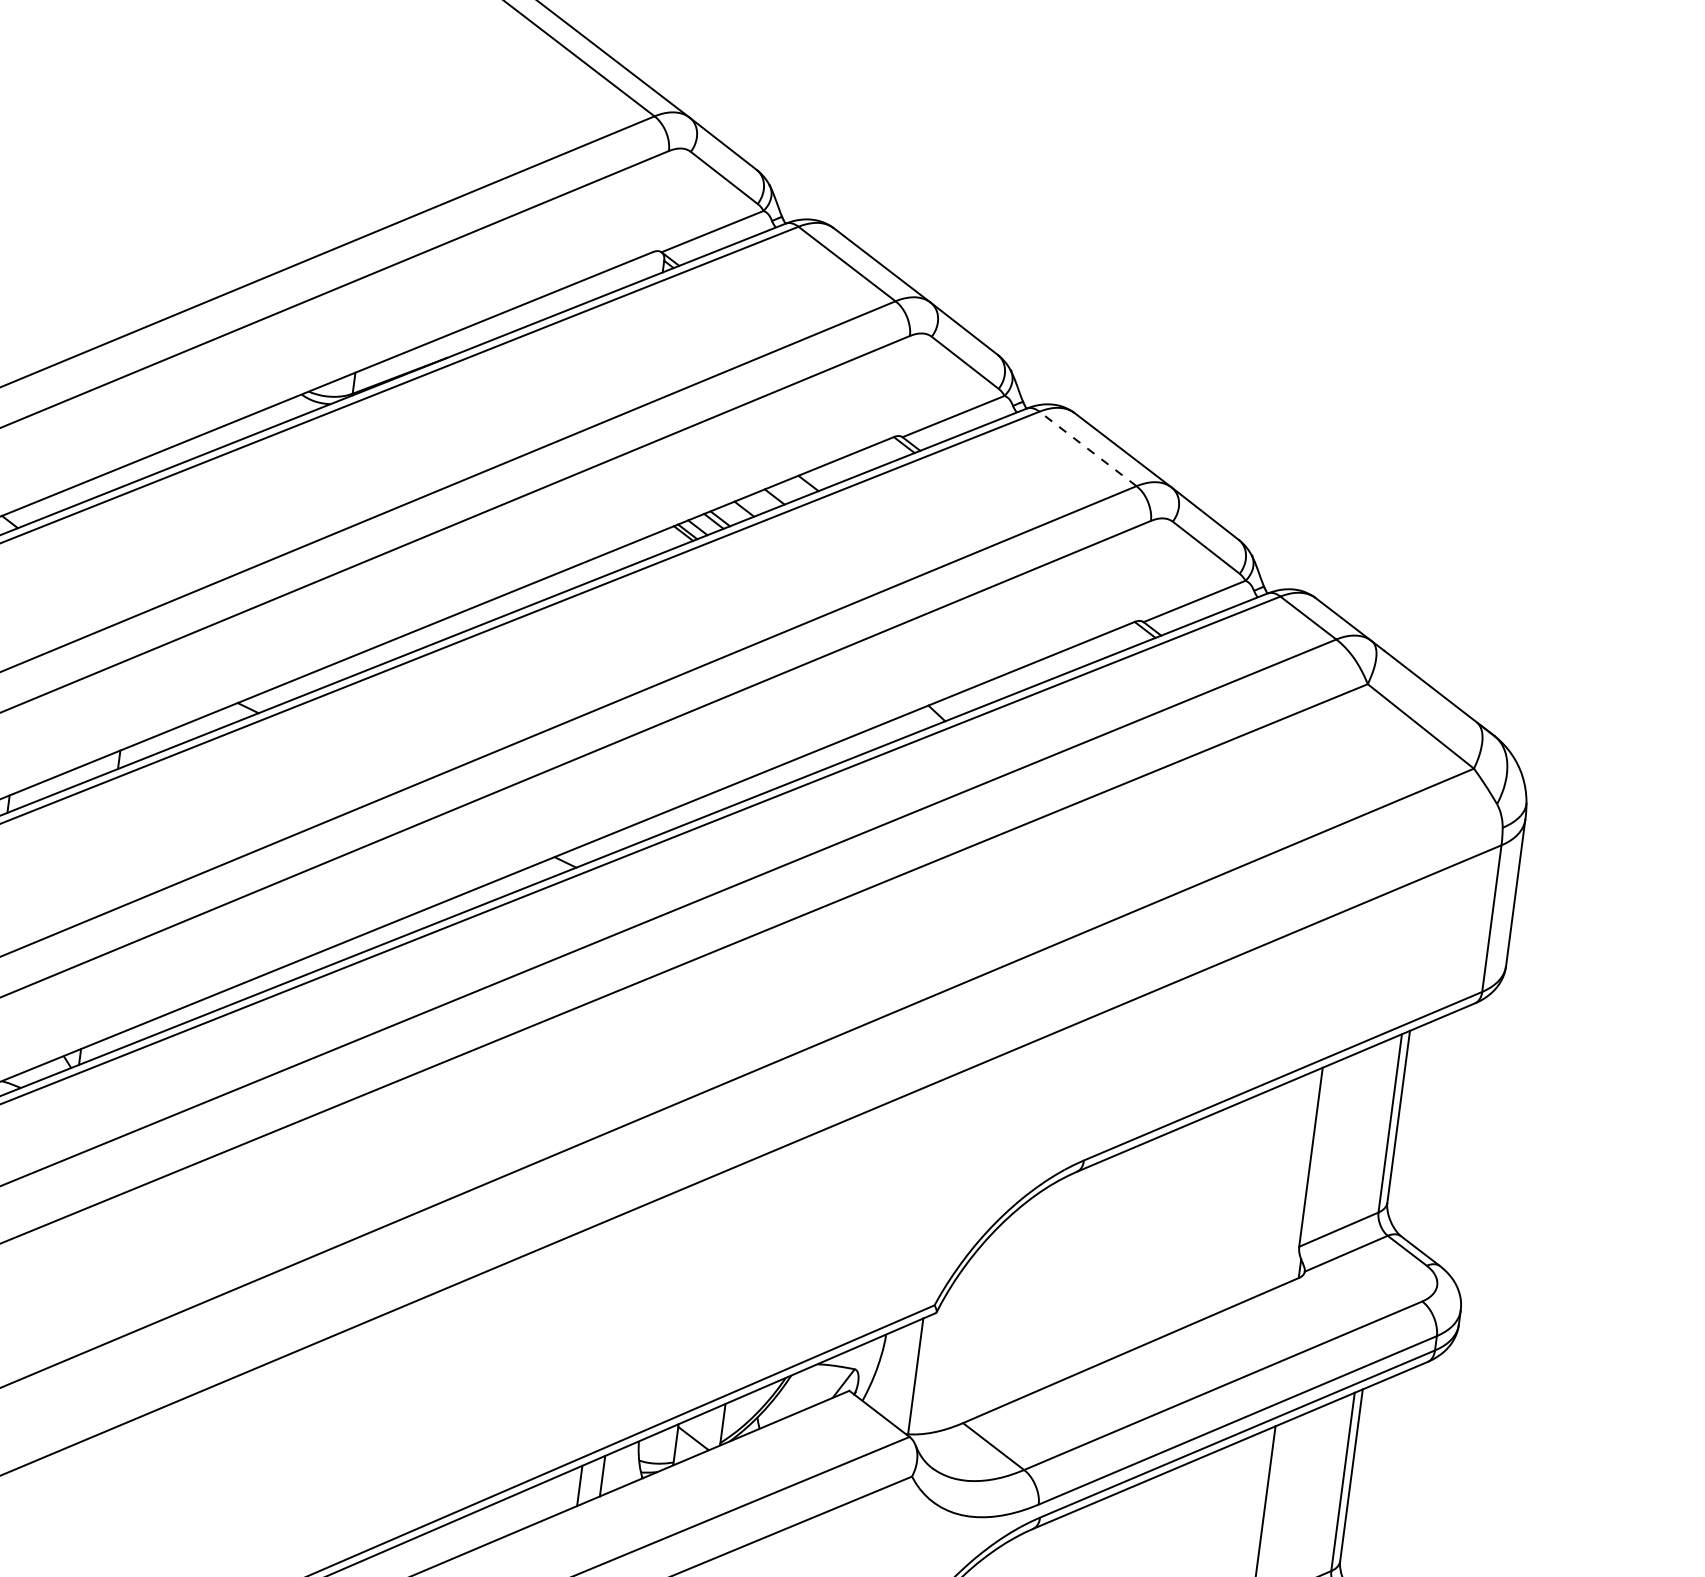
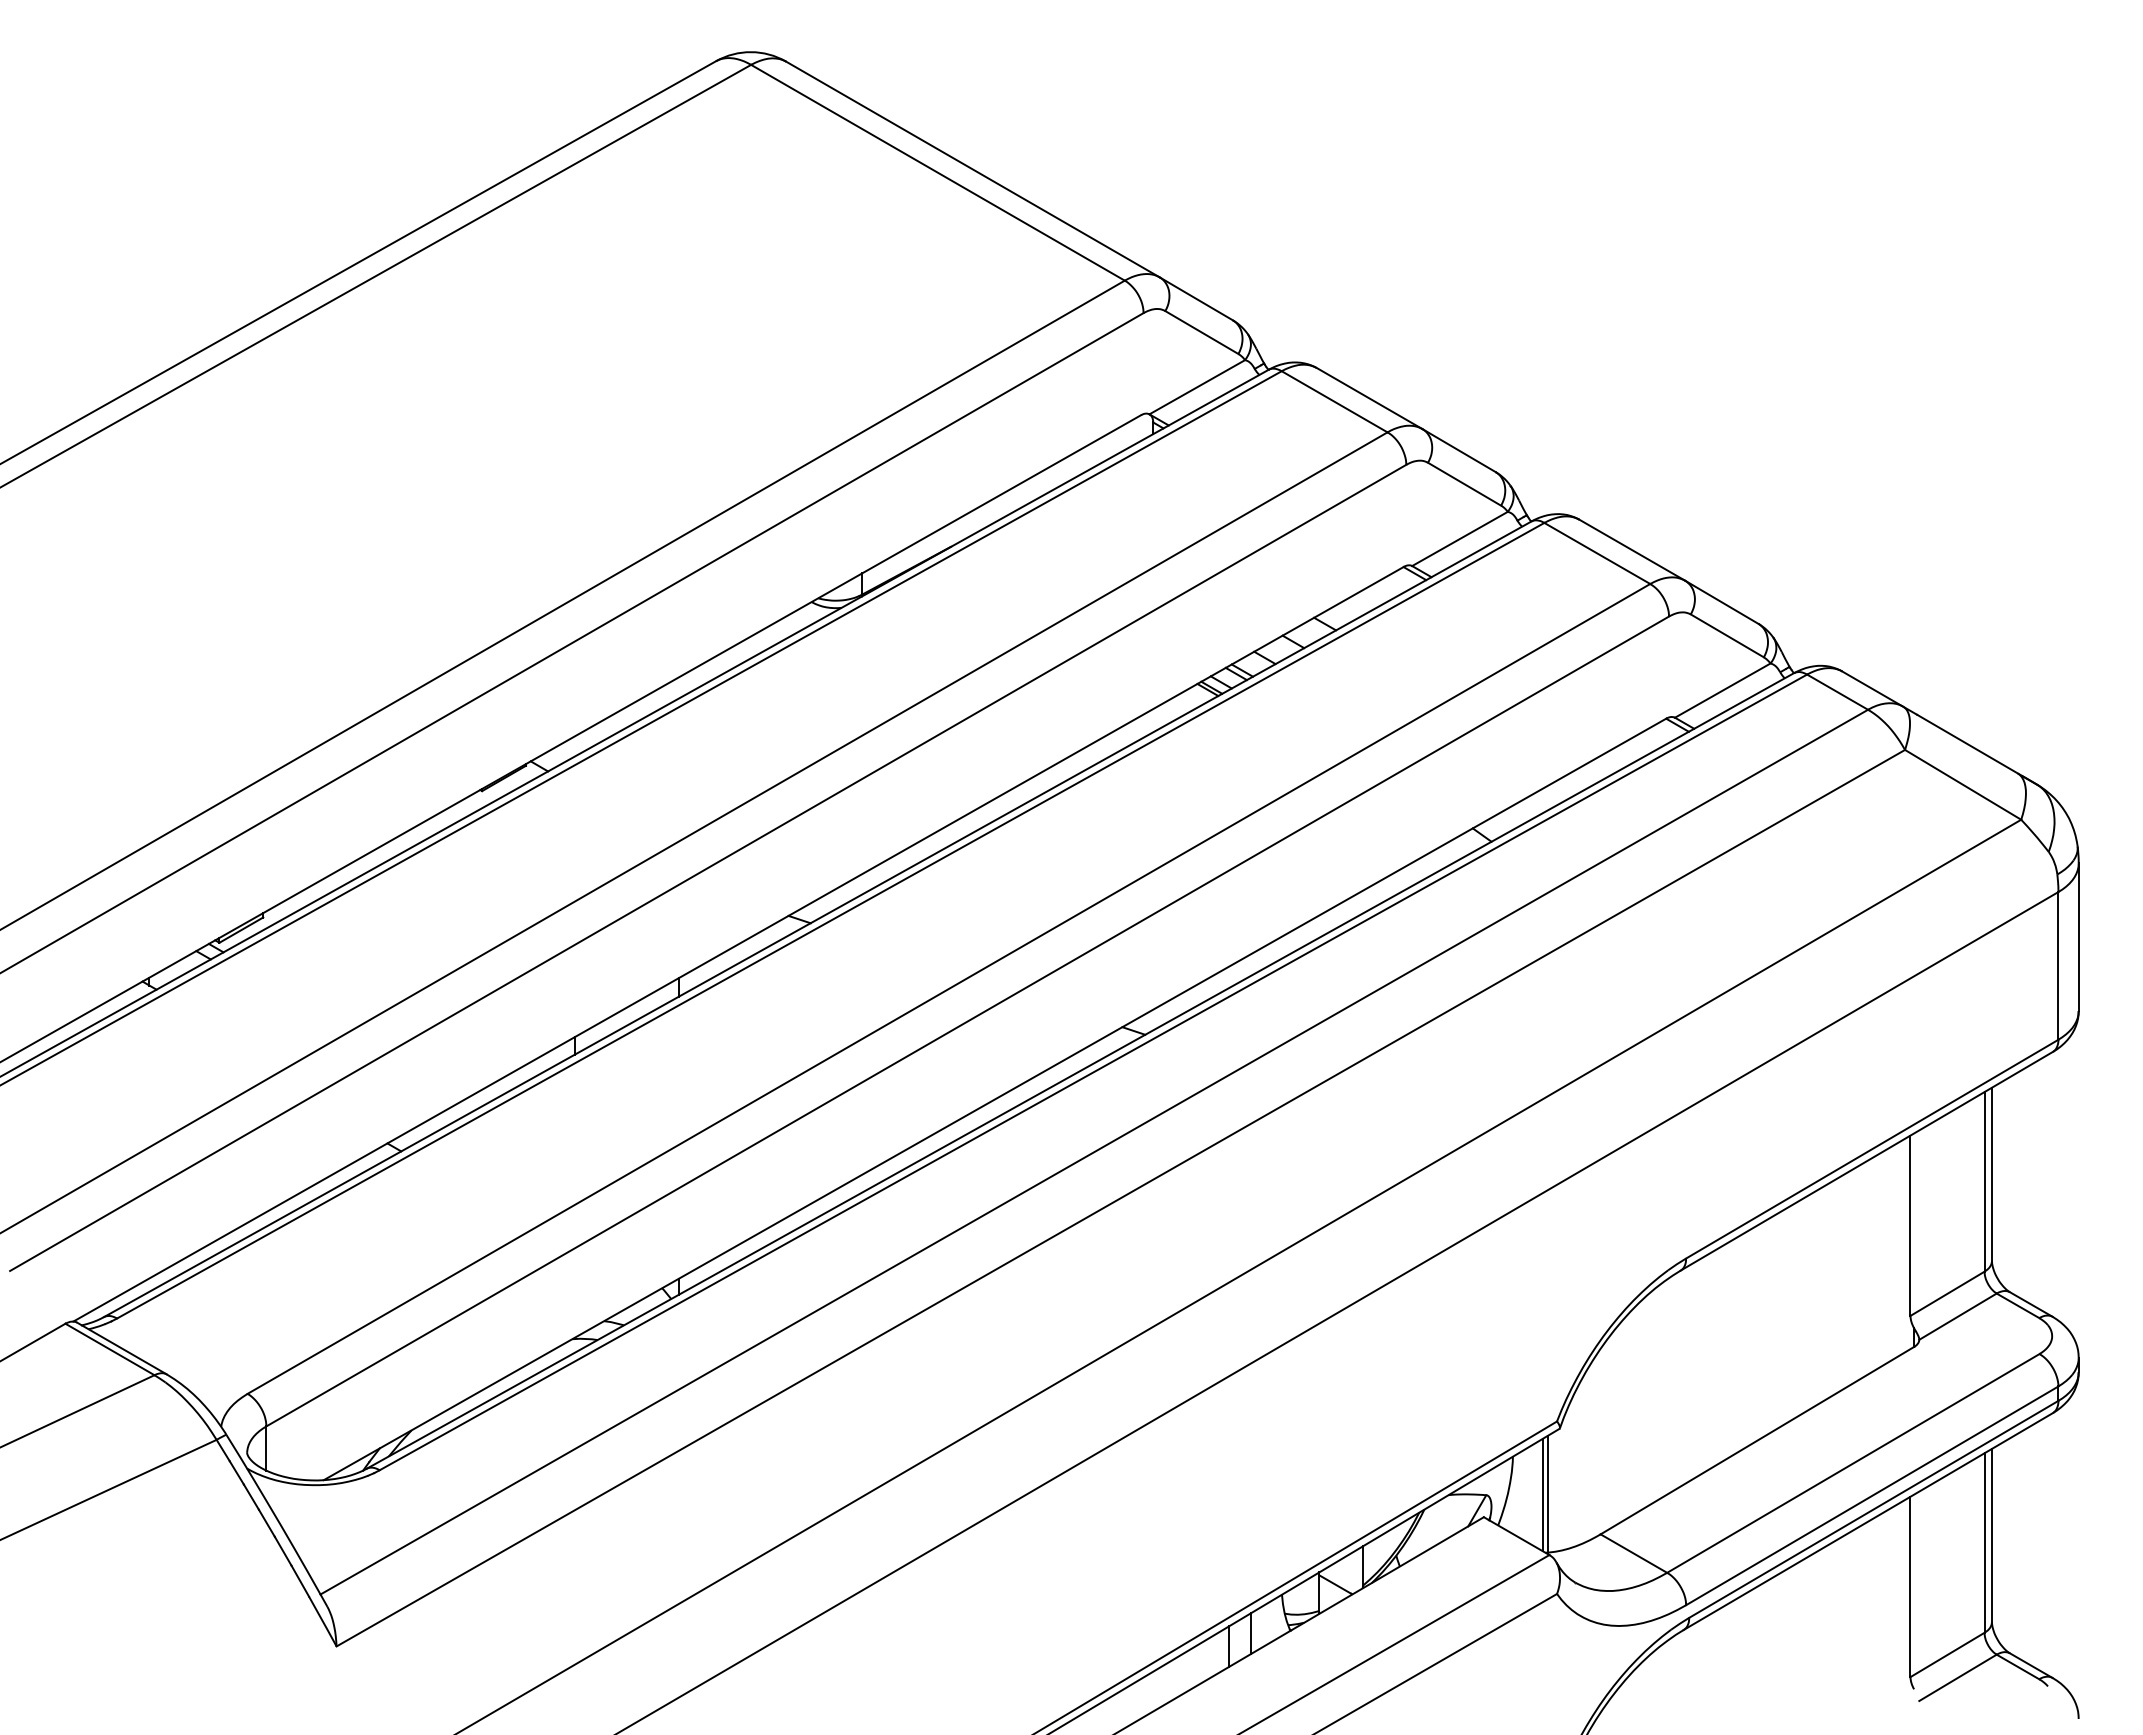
line: (1087, 448) -> (1596, 553), dashed -> solid
line: (910, 1375) -> (1542, 1494), added

